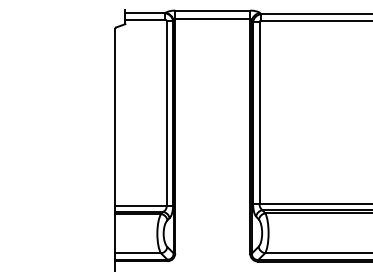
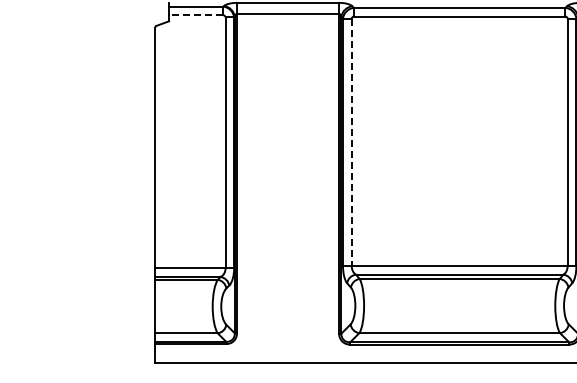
line: (144, 19) -> (195, 15), solid -> dashed
line: (259, 113) -> (351, 142), solid -> dashed

